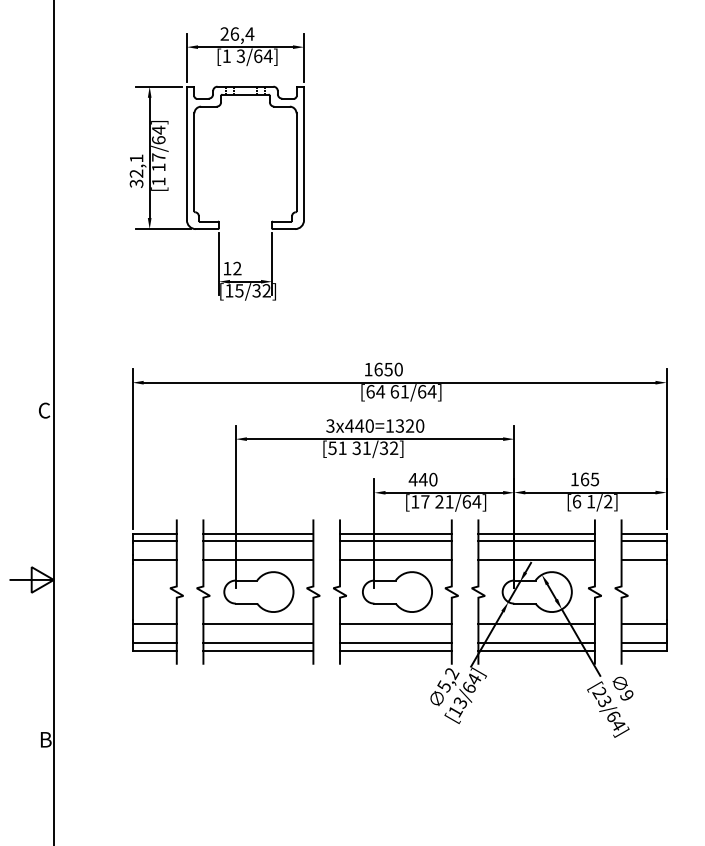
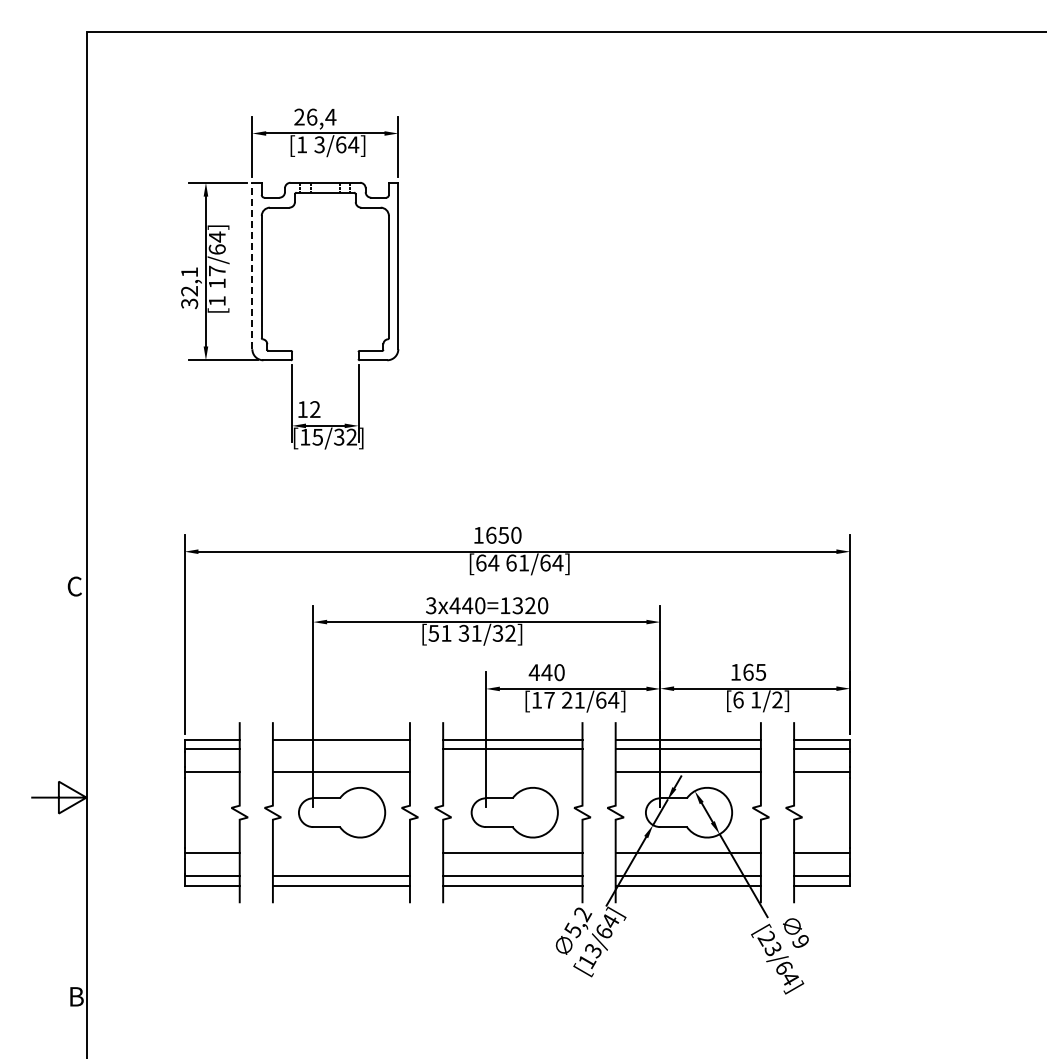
line: (187, 153) -> (252, 265), solid -> dashed
line: (257, 541) -> (340, 749), removed
line: (395, 559) -> (512, 772), removed
line: (257, 624) -> (340, 853), removed

